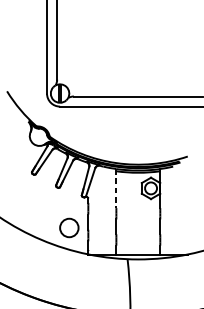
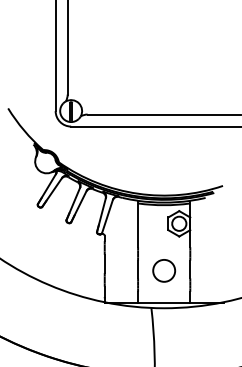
line: (116, 188) -> (138, 224), dashed -> solid
circle: (68, 227) -> (163, 270), moved

